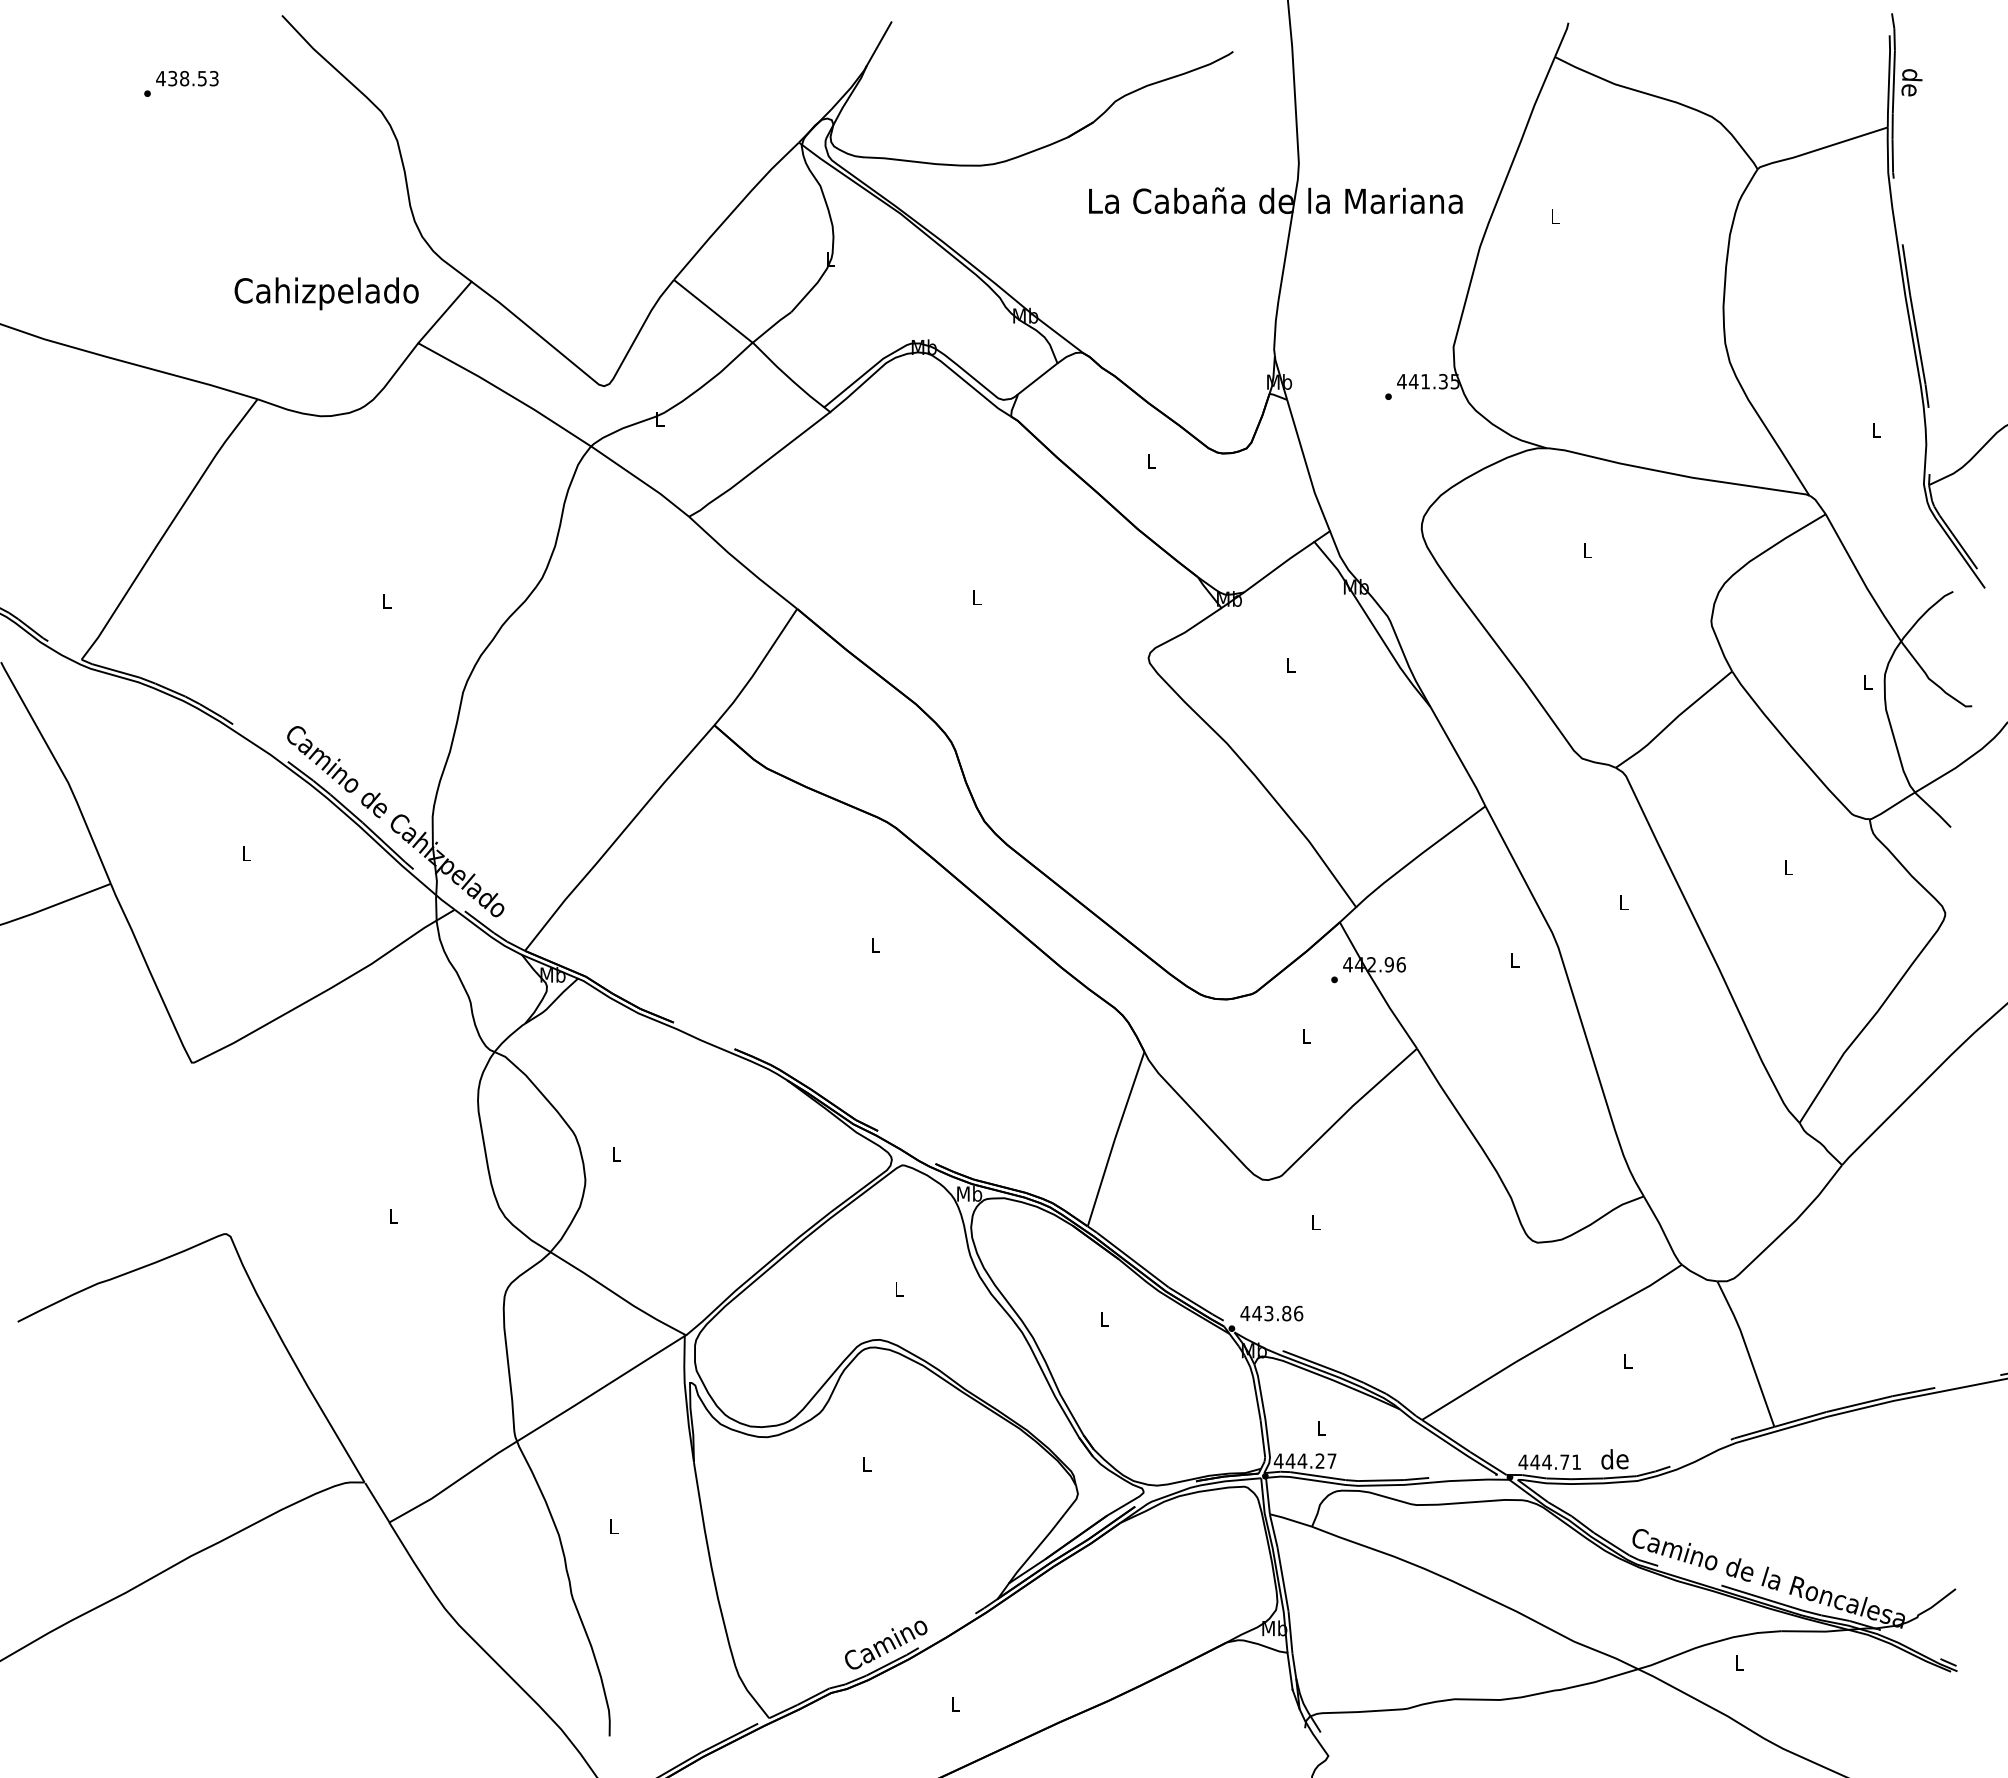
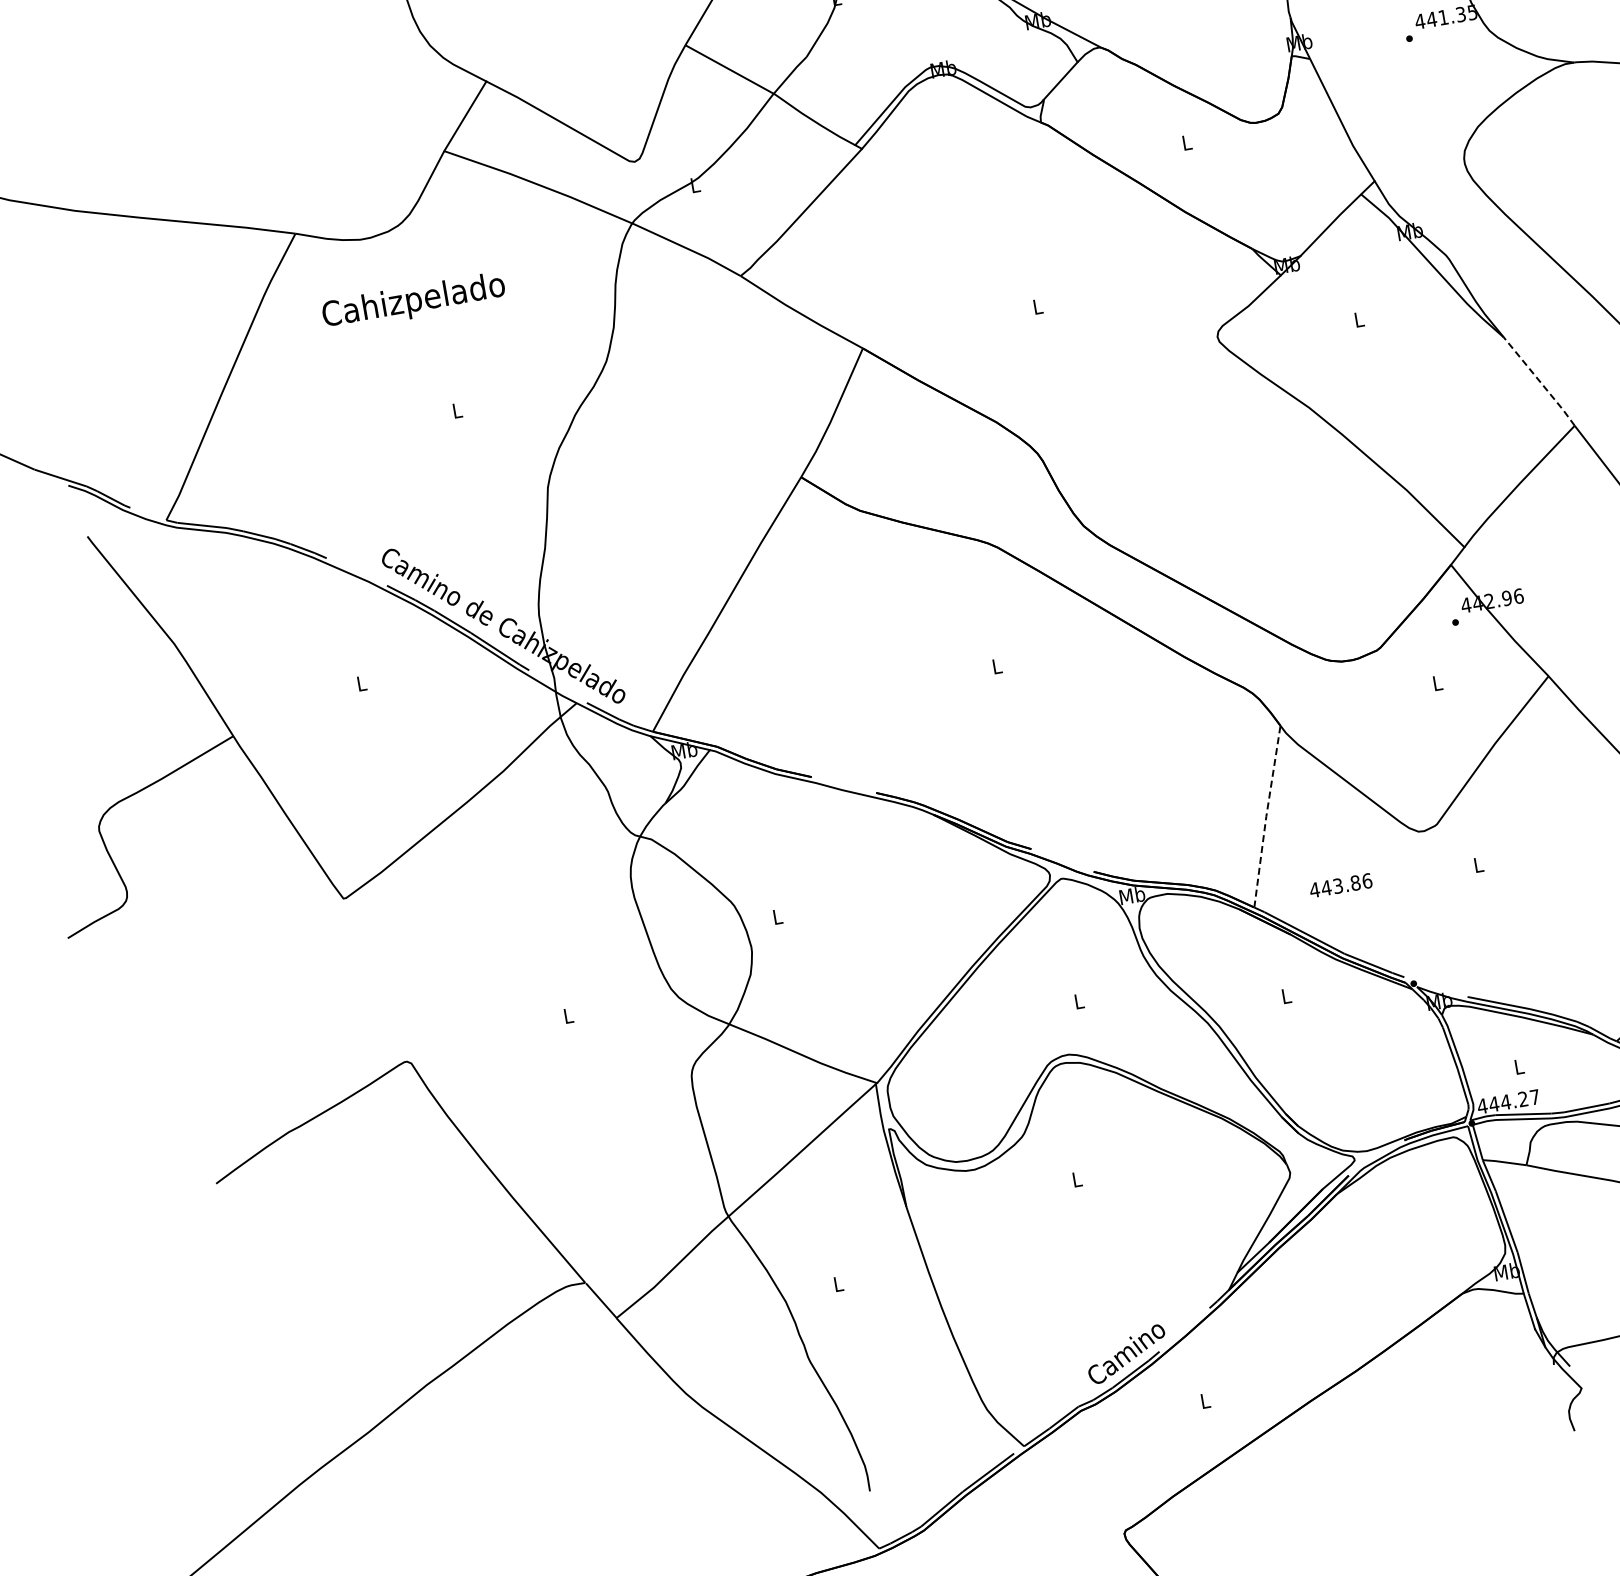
text: (326, 293) -> (413, 301), moved
line: (1458, 756) -> (1539, 381), solid -> dashed
line: (1114, 1139) -> (1265, 817), solid -> dashed
text: (1271, 1313) -> (1340, 885), moved

